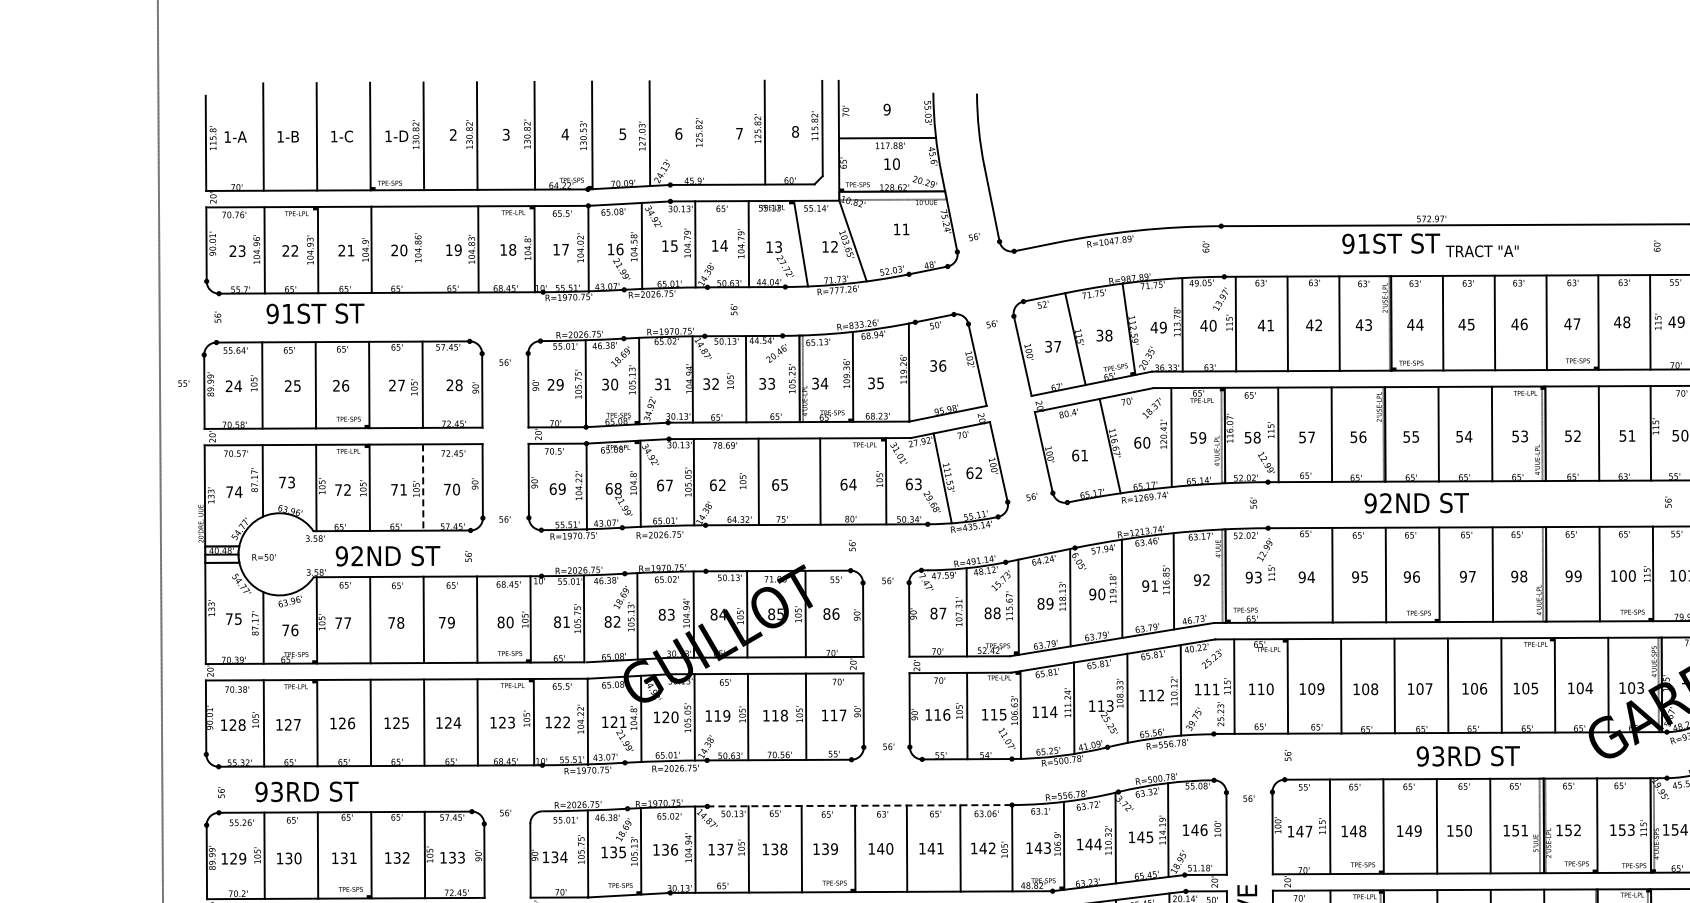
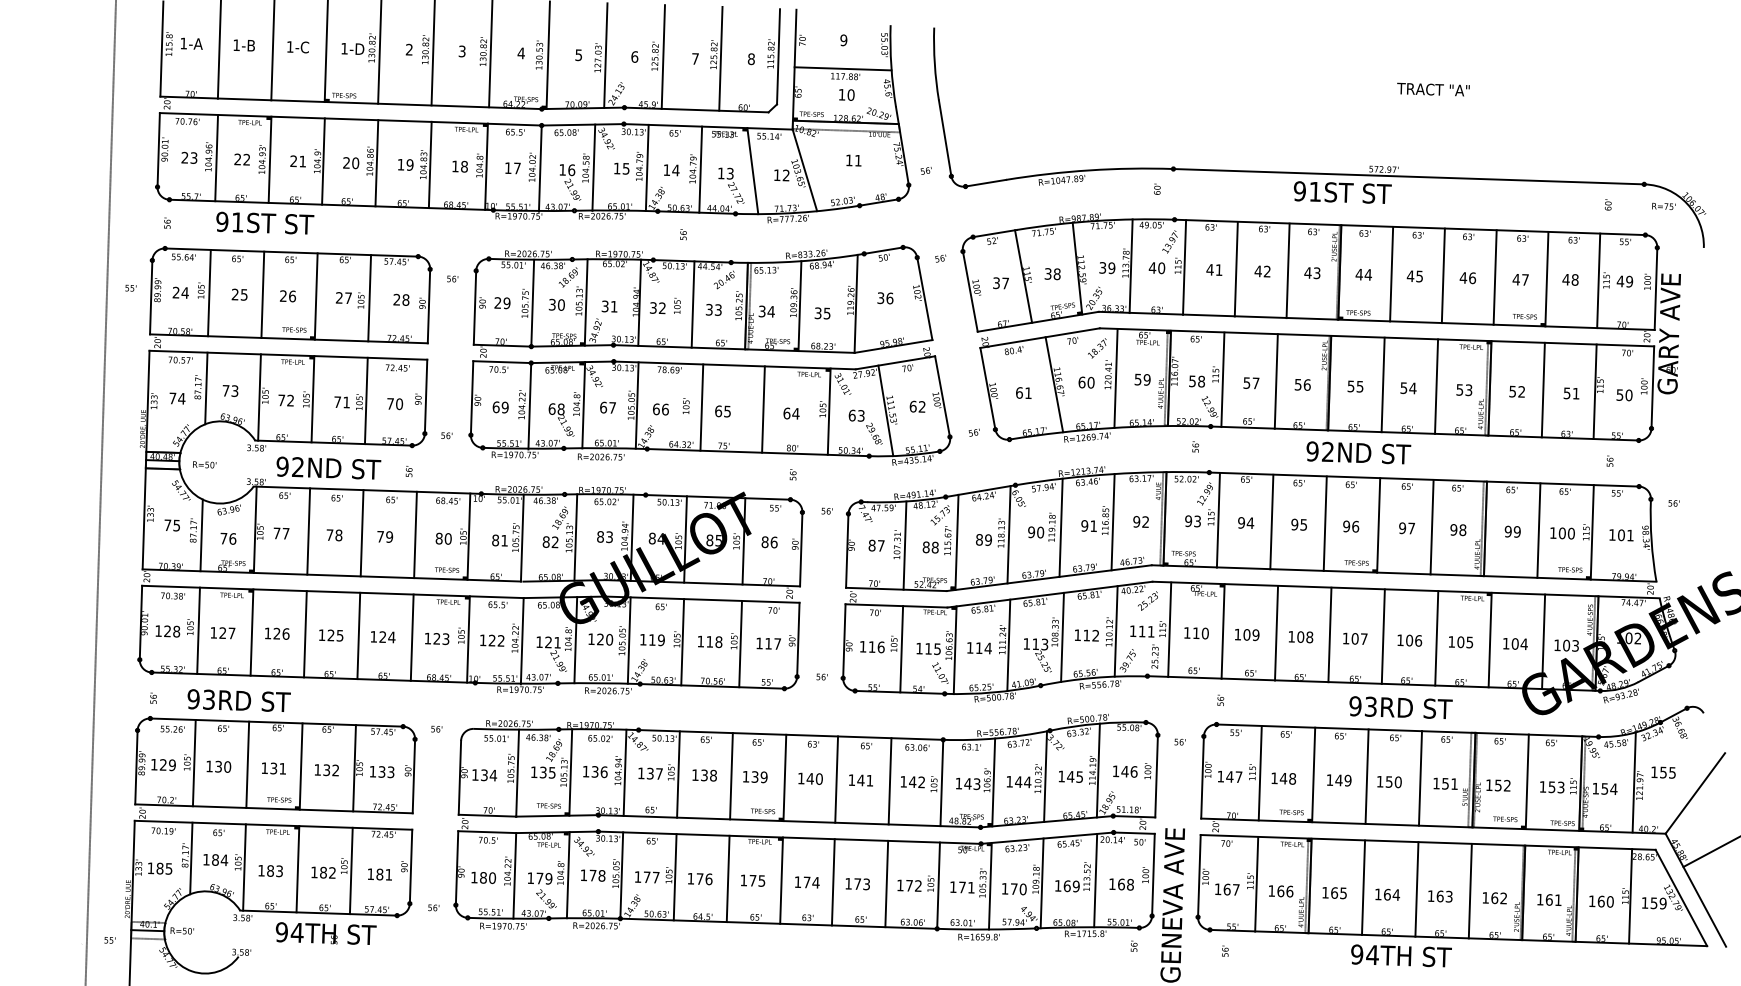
line: (706, 132) -> (662, 56), added
line: (424, 249) -> (376, 163), added
text: (1482, 251) -> (1433, 89), moved
text: (1153, 327) -> (1102, 267), 49 -> 39
text: (721, 485) -> (664, 409), 62 -> 66
line: (423, 488) -> (366, 401), dashed -> solid
line: (1278, 575) -> (1217, 520), added
line: (860, 805) -> (791, 734), dashed -> solid

